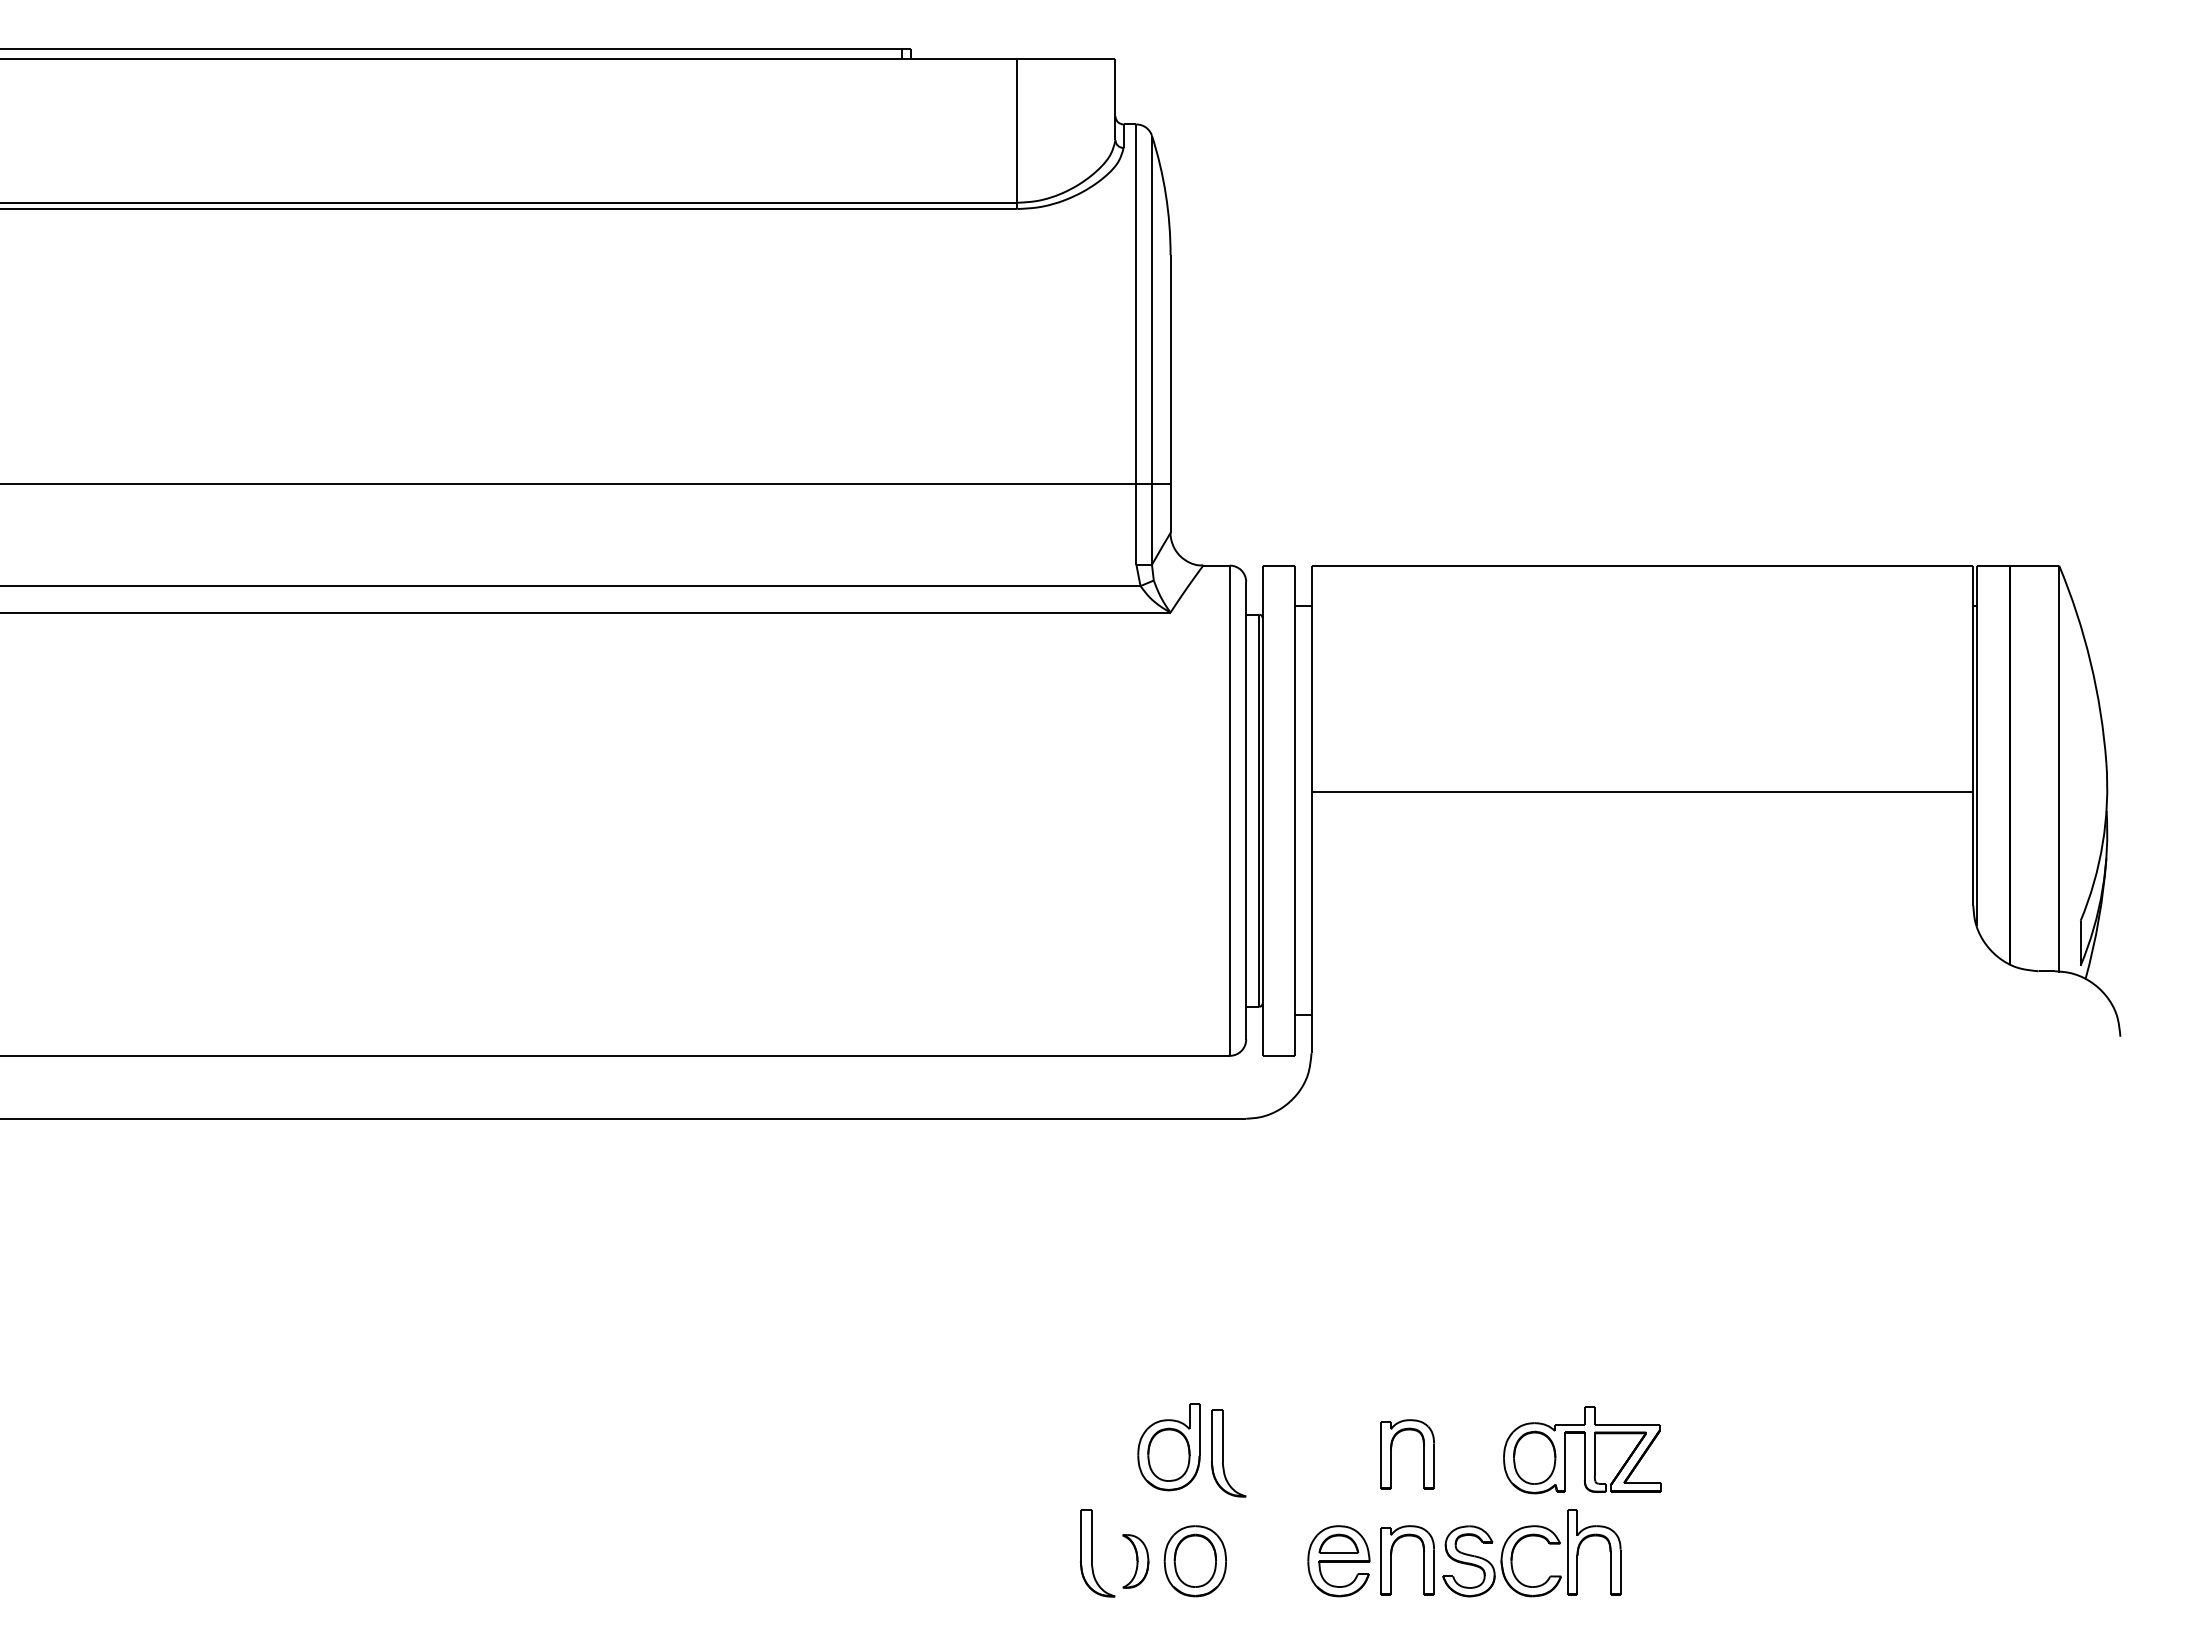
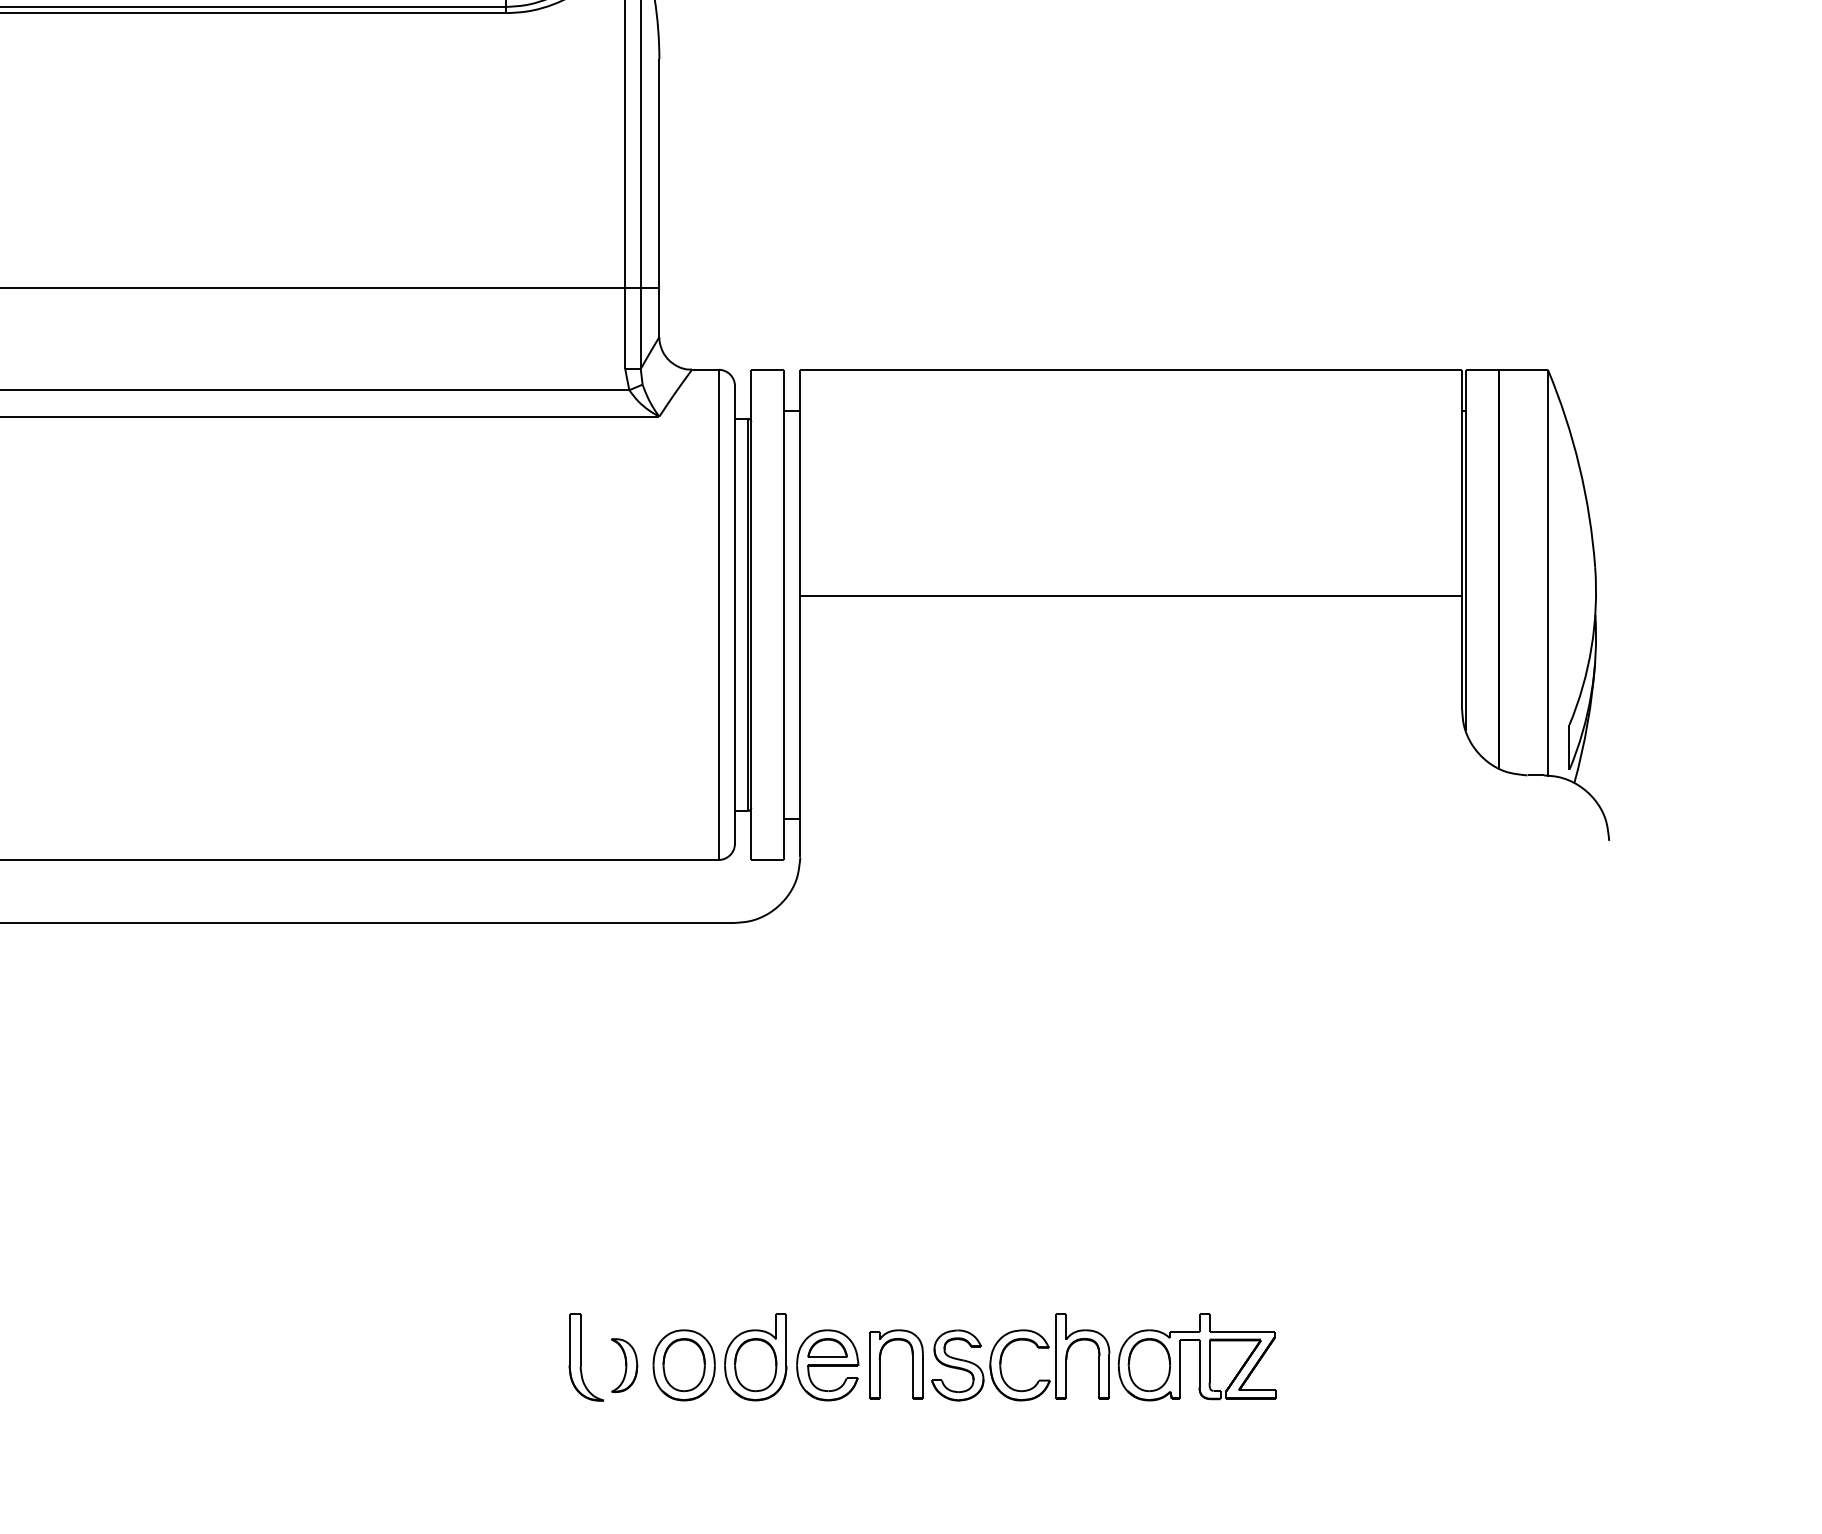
part: (1168, 1447) -> (755, 1357), moved
part: (1582, 1450) -> (1197, 1357), moved
part: (1228, 1453) -> (717, 1257), removed
part: (1391, 1454) -> (880, 1258), removed

